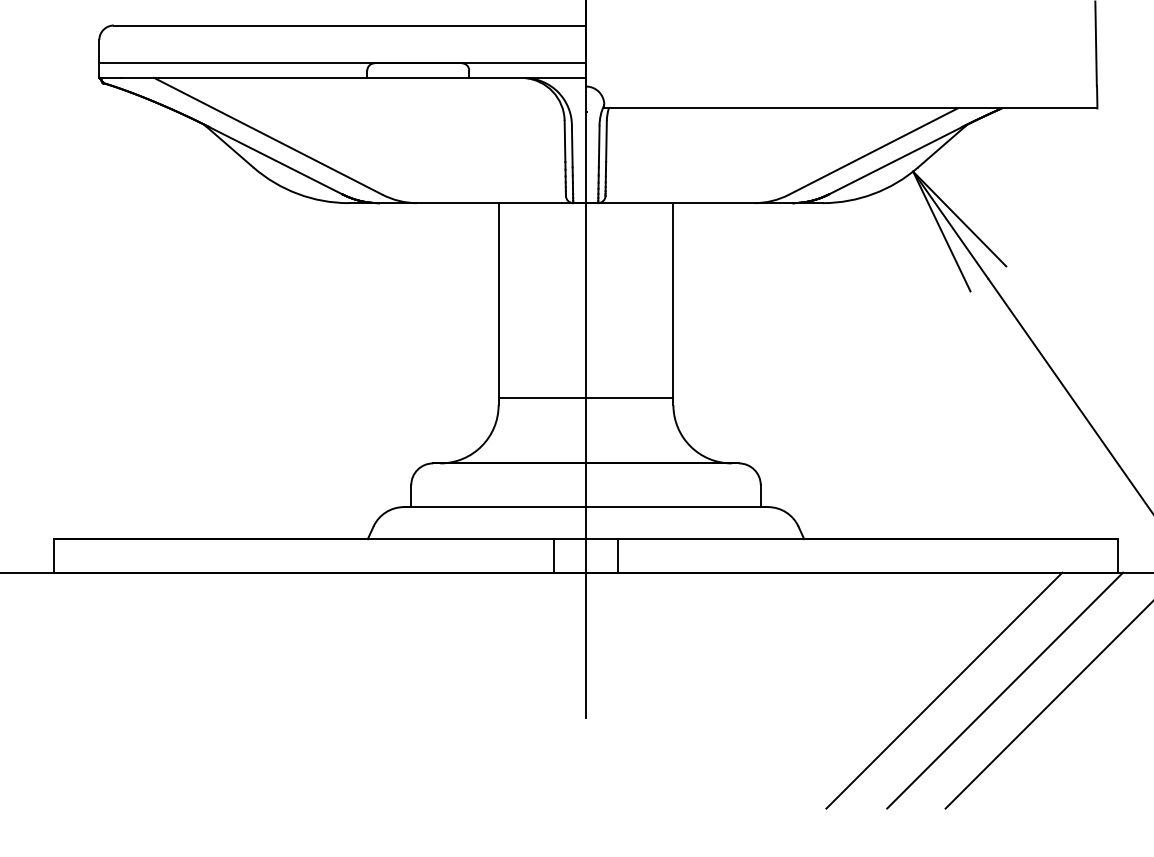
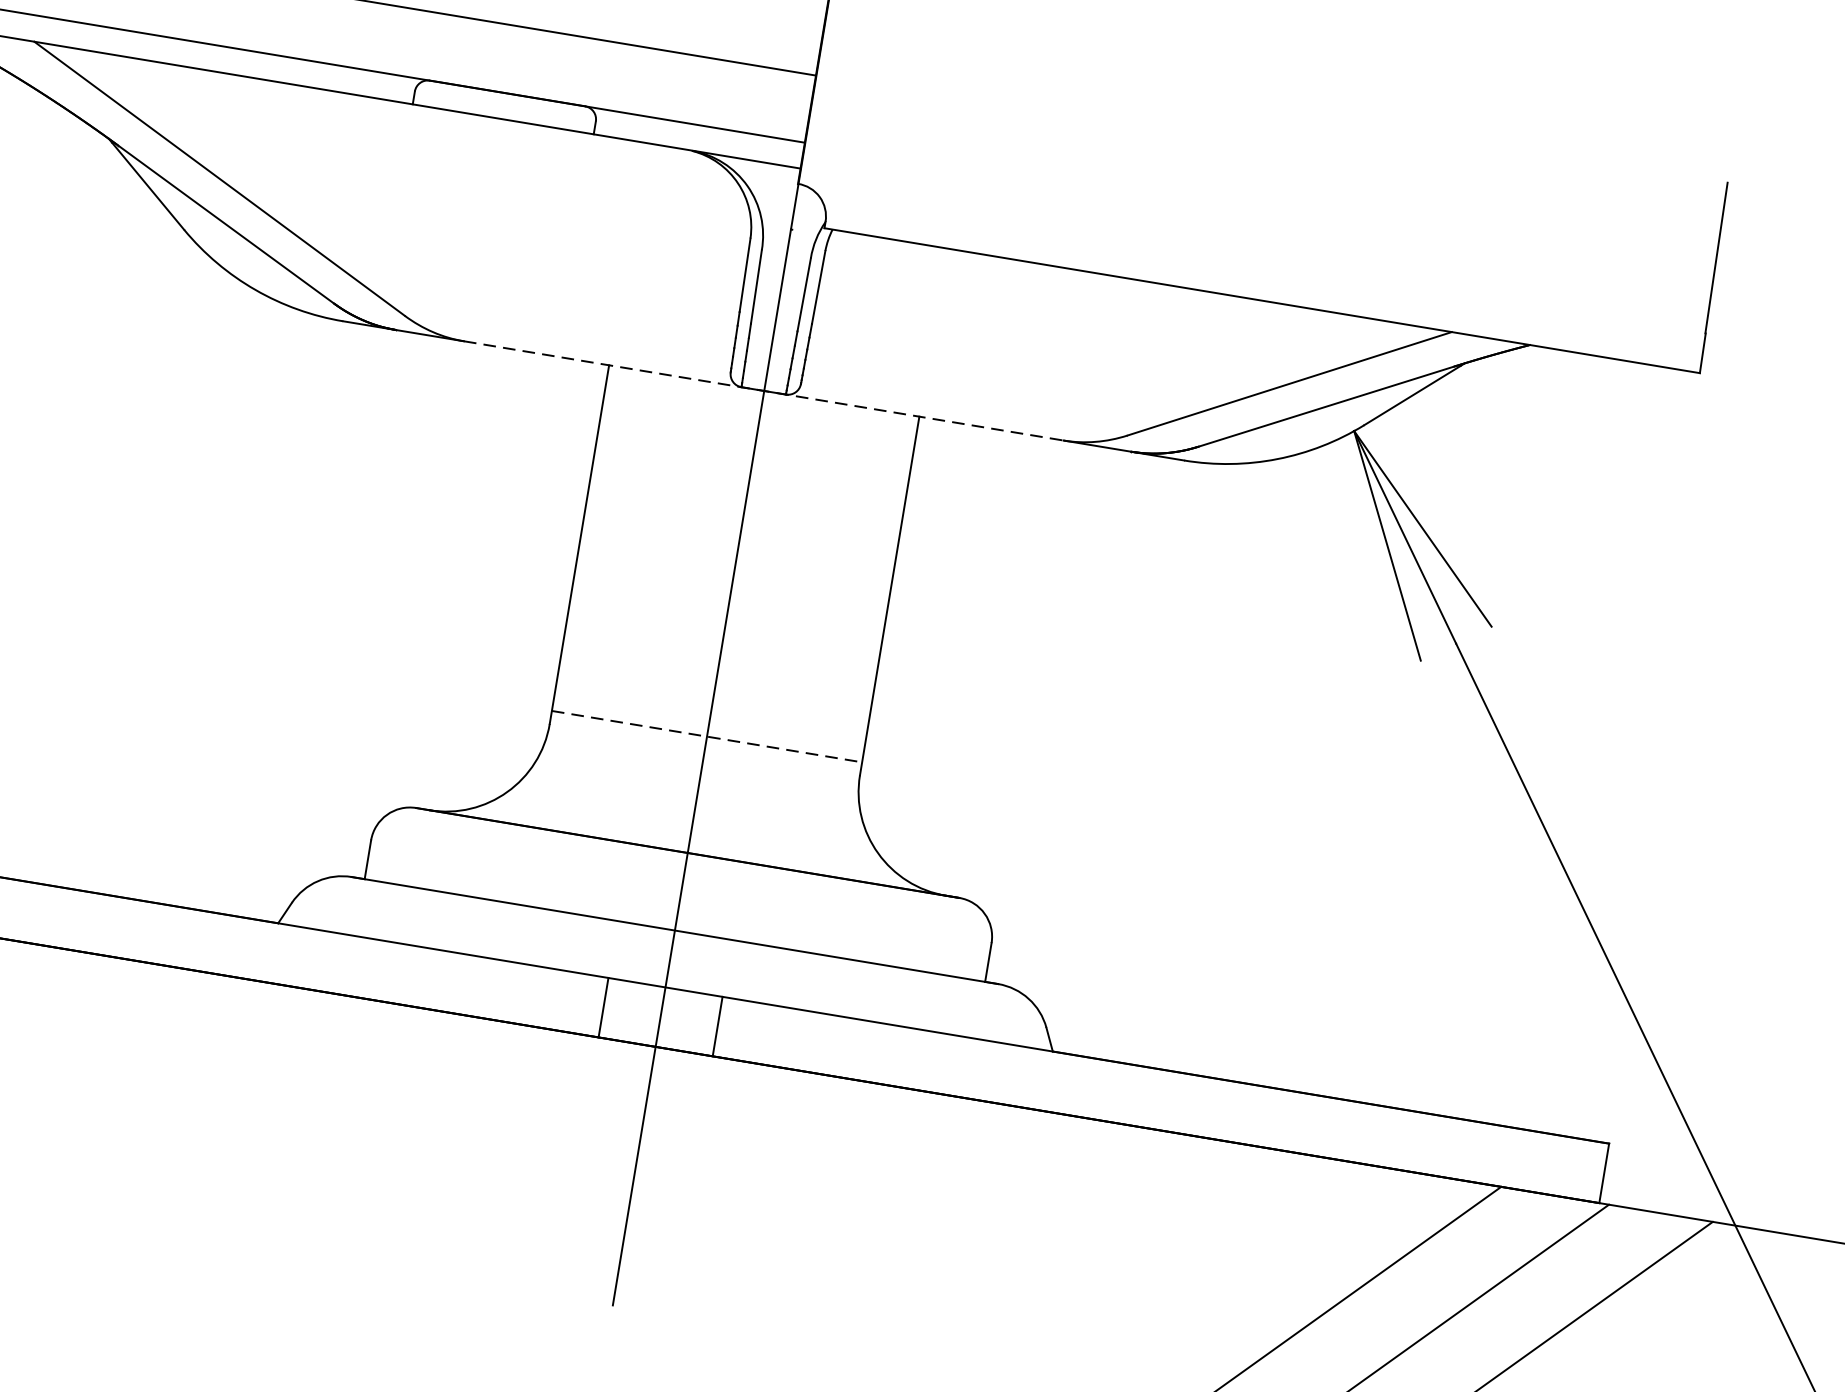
line: (585, 203) -> (763, 391), solid -> dashed
line: (586, 397) -> (707, 736), solid -> dashed

